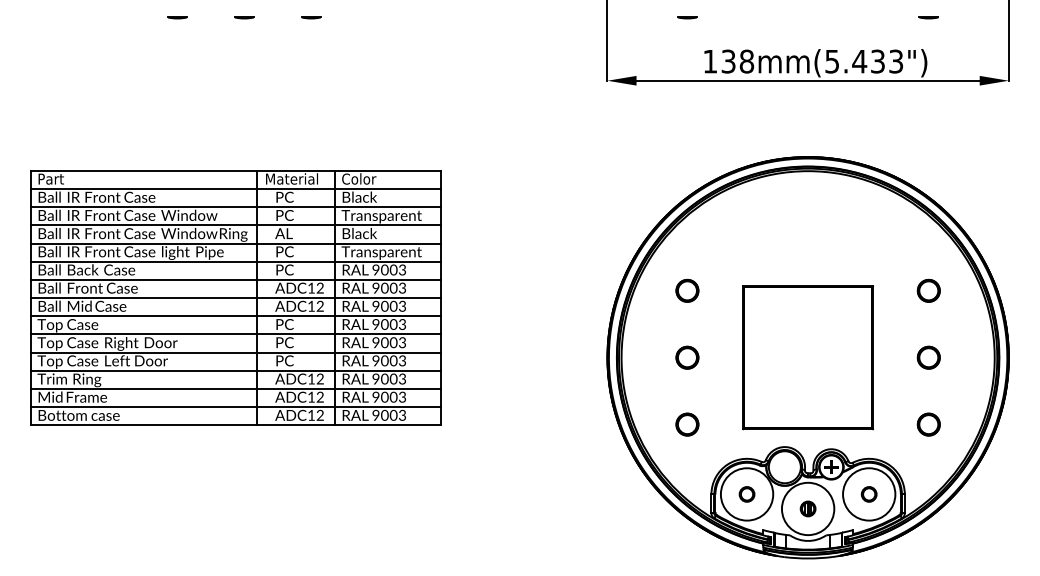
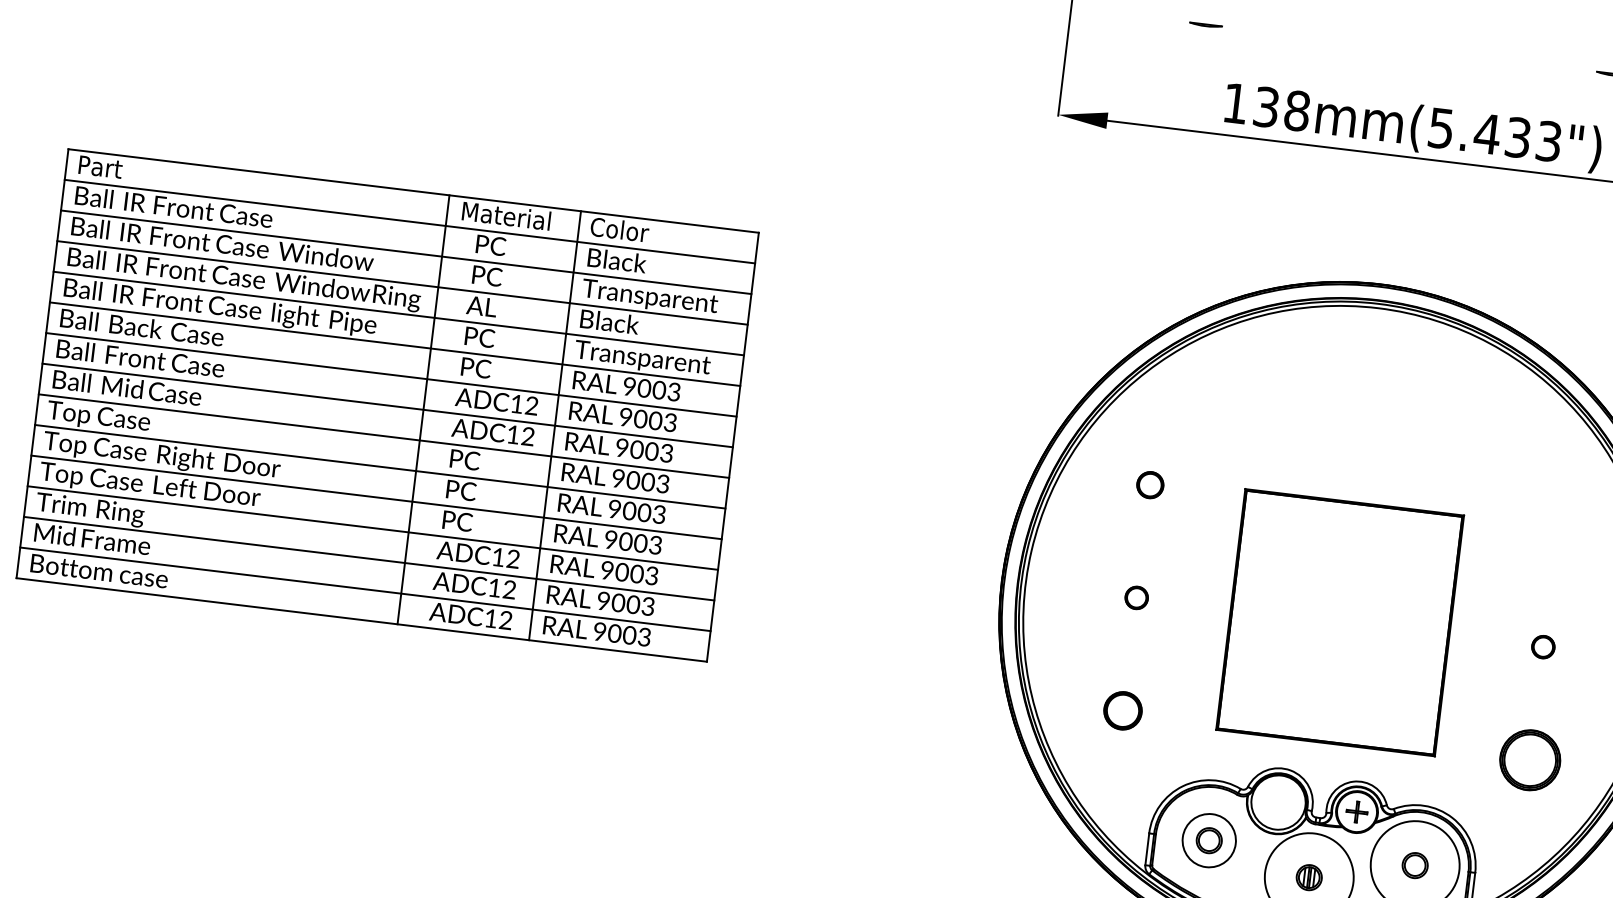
part: (687, 290) -> (1150, 484), size x0.7
part: (928, 290) -> (1556, 533), removed
part: (687, 357) -> (1136, 597), size x0.6
part: (928, 357) -> (1543, 646), size x0.6
part: (928, 424) -> (1529, 759), size x1.6
circle: (746, 494) -> (1208, 840), size x0.6

